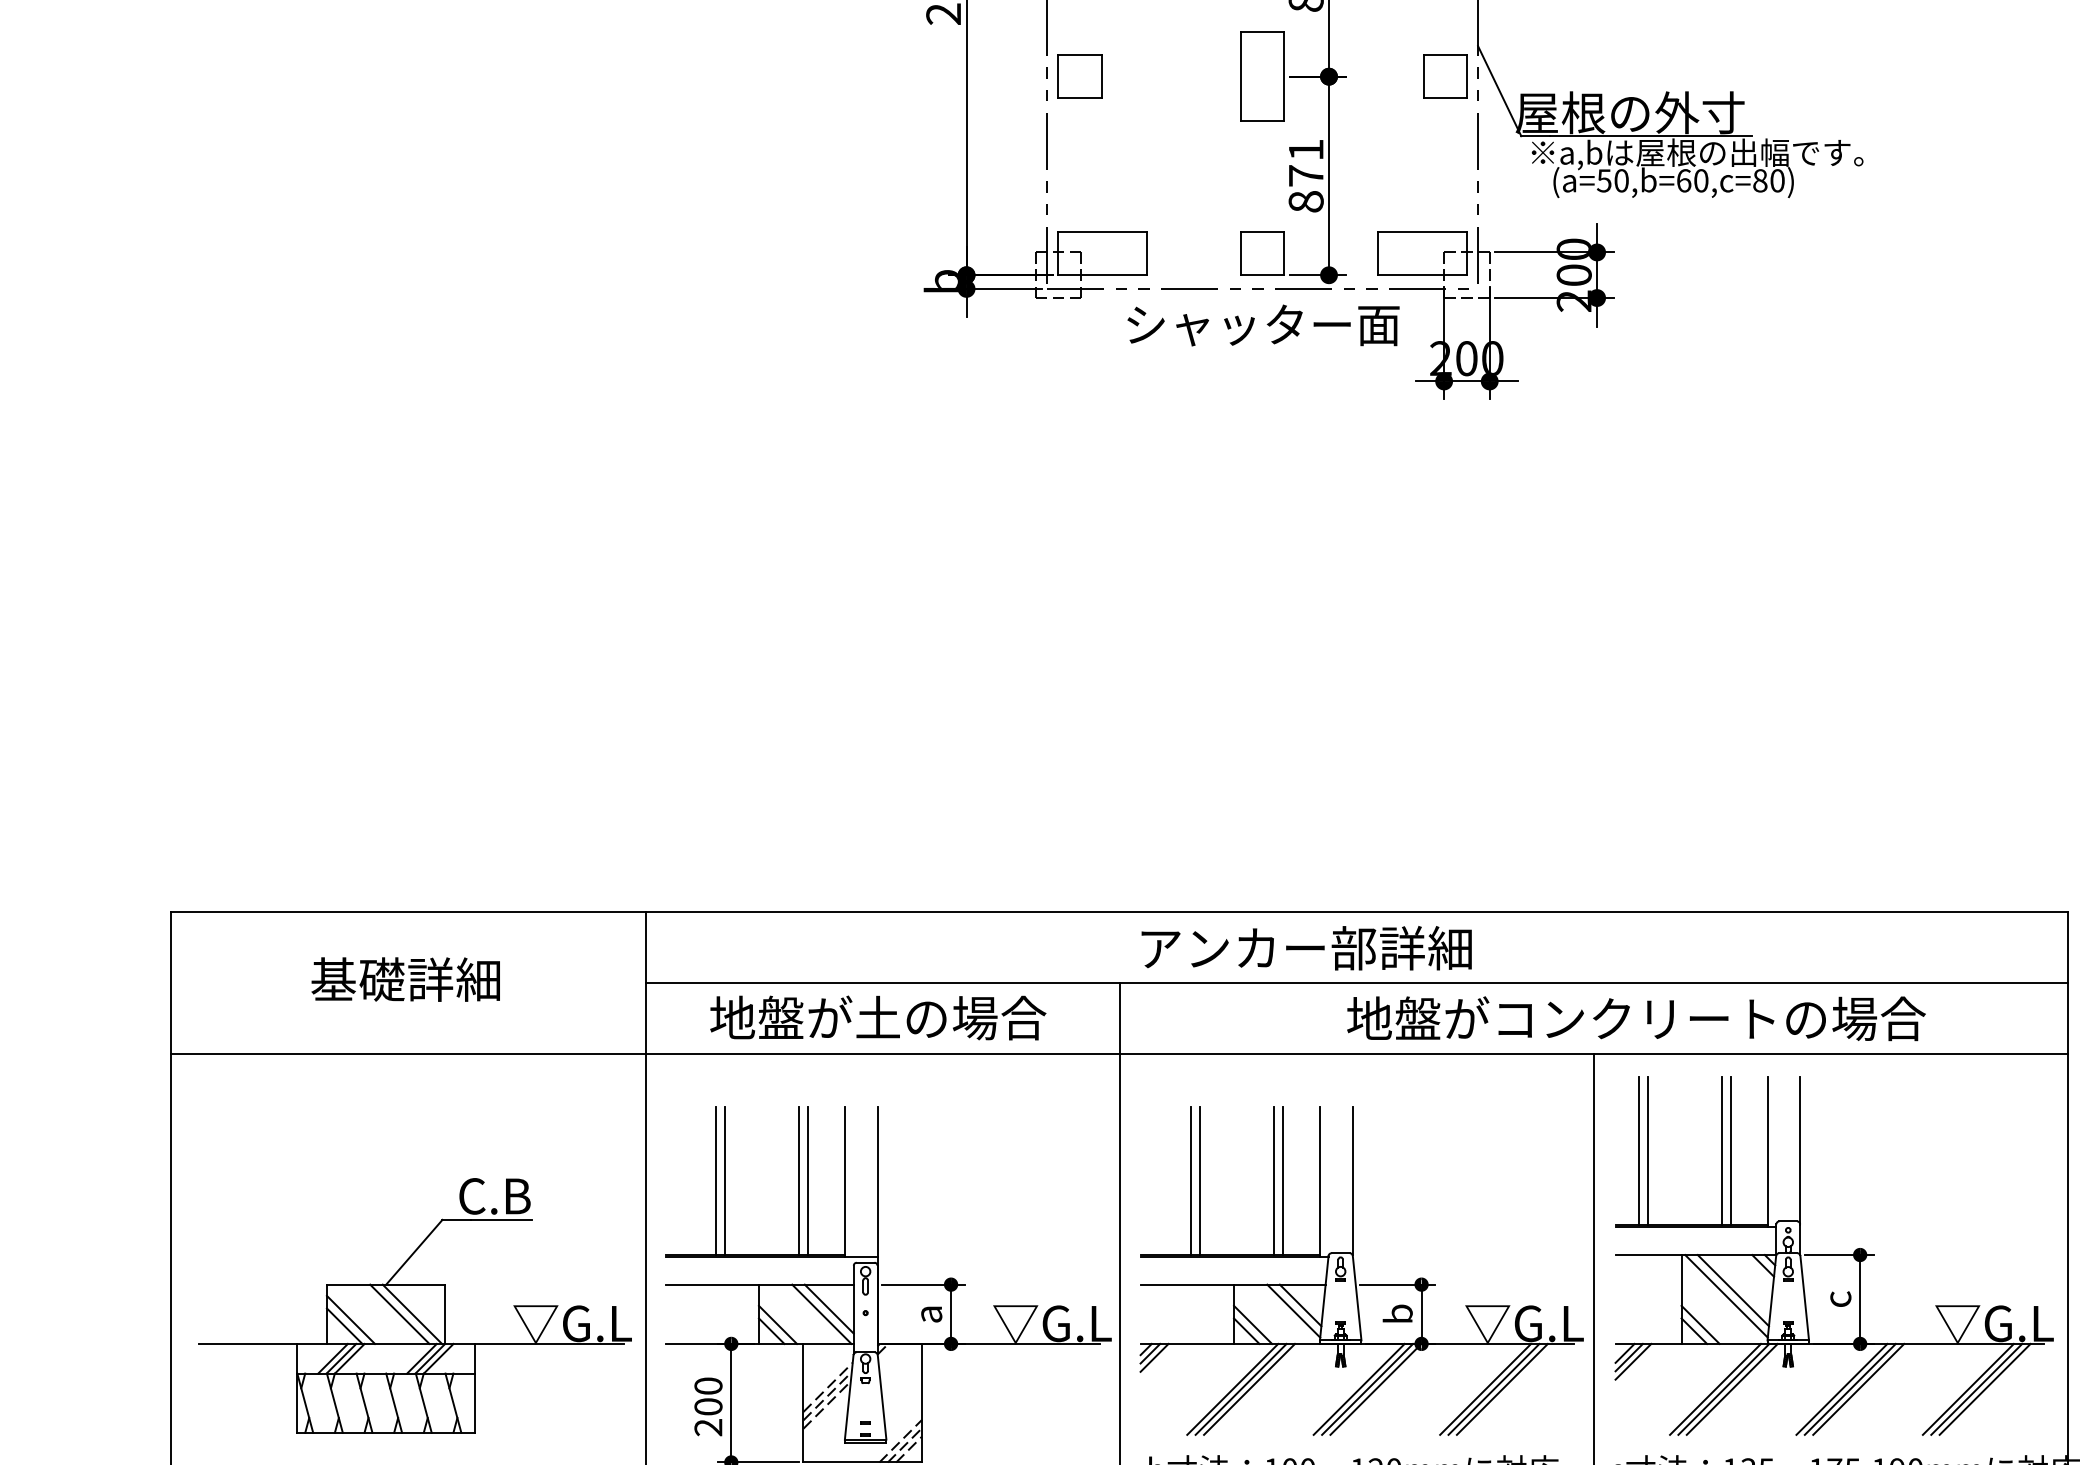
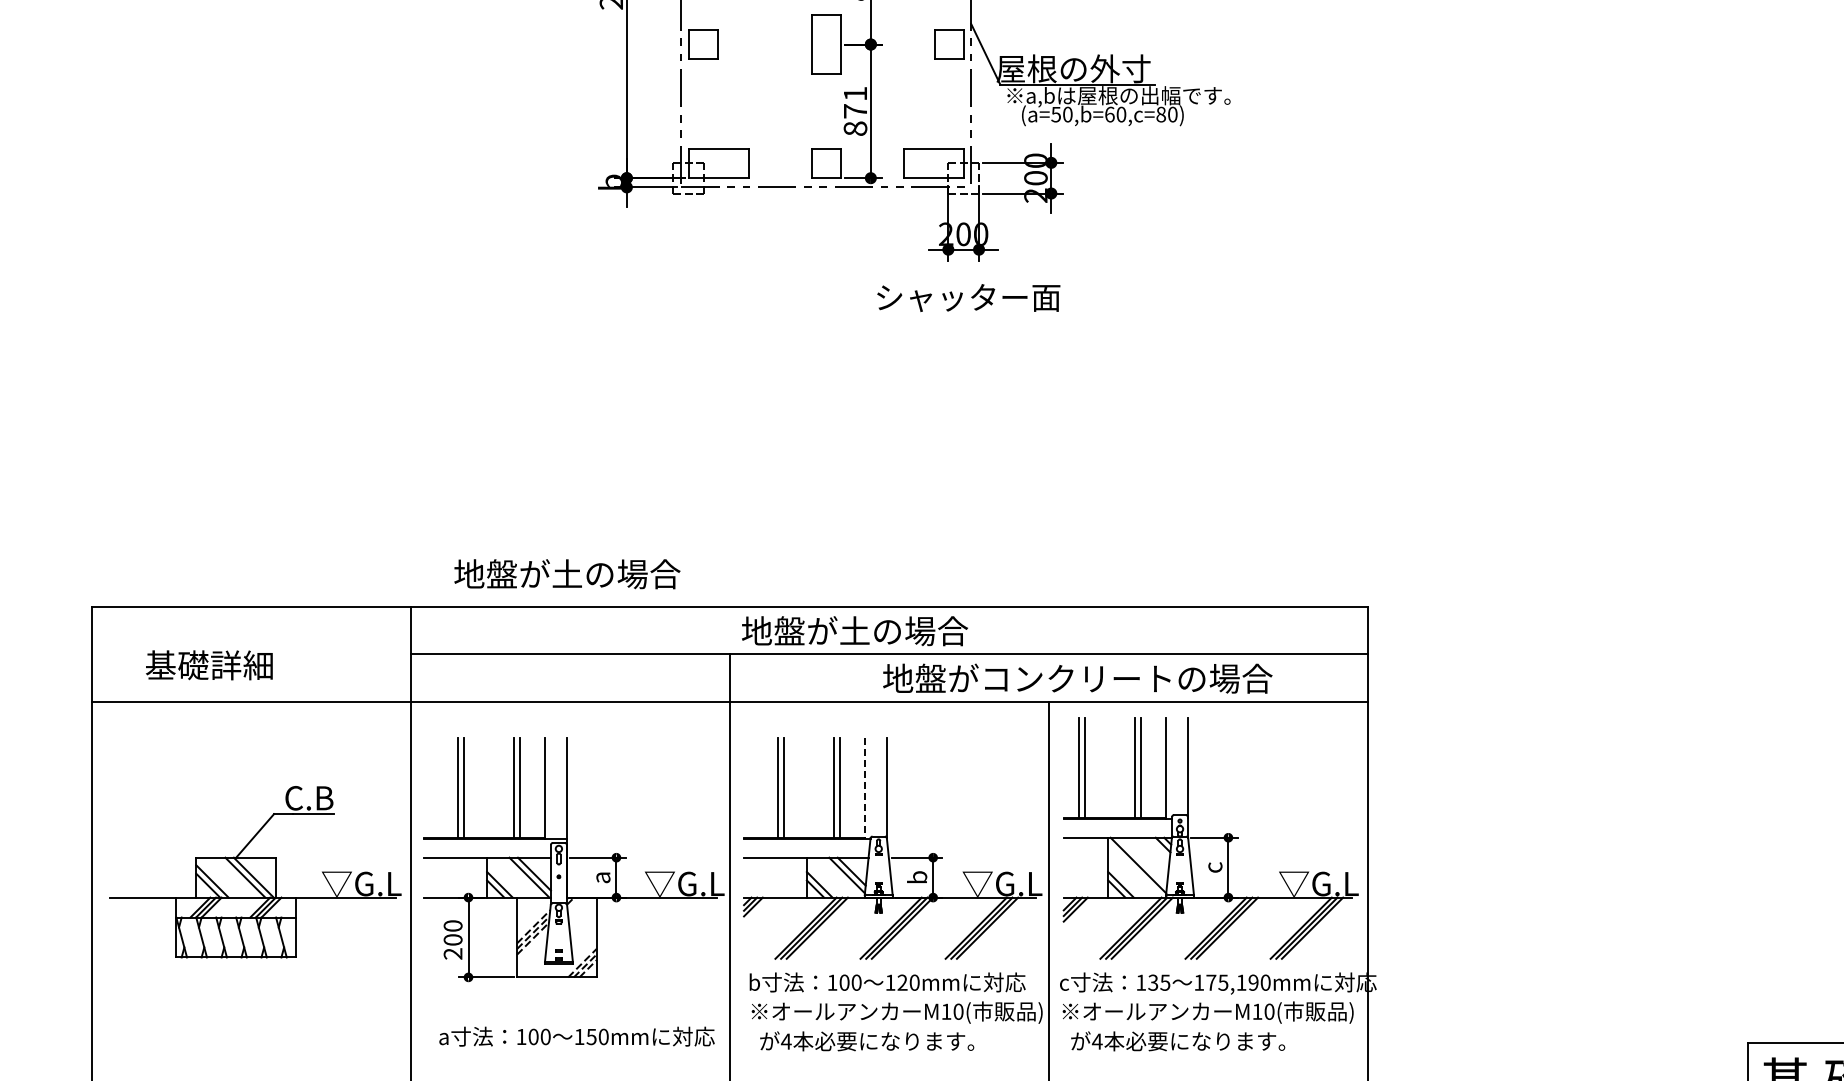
text: (1263, 324) -> (968, 297), moved
text: (1306, 948) -> (855, 631), アンカー部詳細 -> 地盤が土の場合
text: (405, 979) -> (209, 665), moved
text: (878, 1018) -> (567, 574), moved
line: (1319, 1183) -> (864, 789), solid -> dashed
line: (1734, 1290) -> (1143, 861), removed

